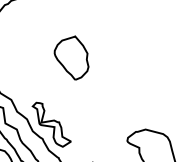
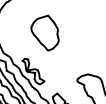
part: (70, 57) -> (44, 32), size x1.4

